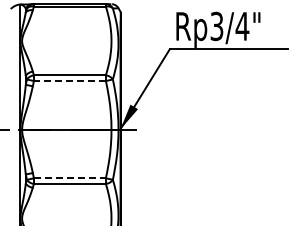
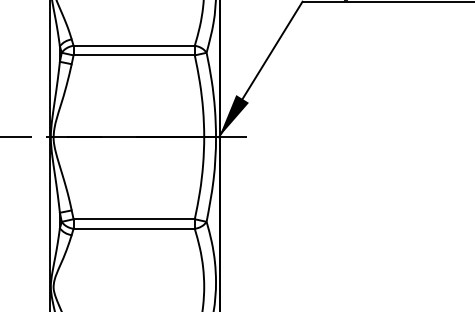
line: (69, 81) -> (133, 56), dashed -> solid
line: (69, 178) -> (133, 219), dashed -> solid

